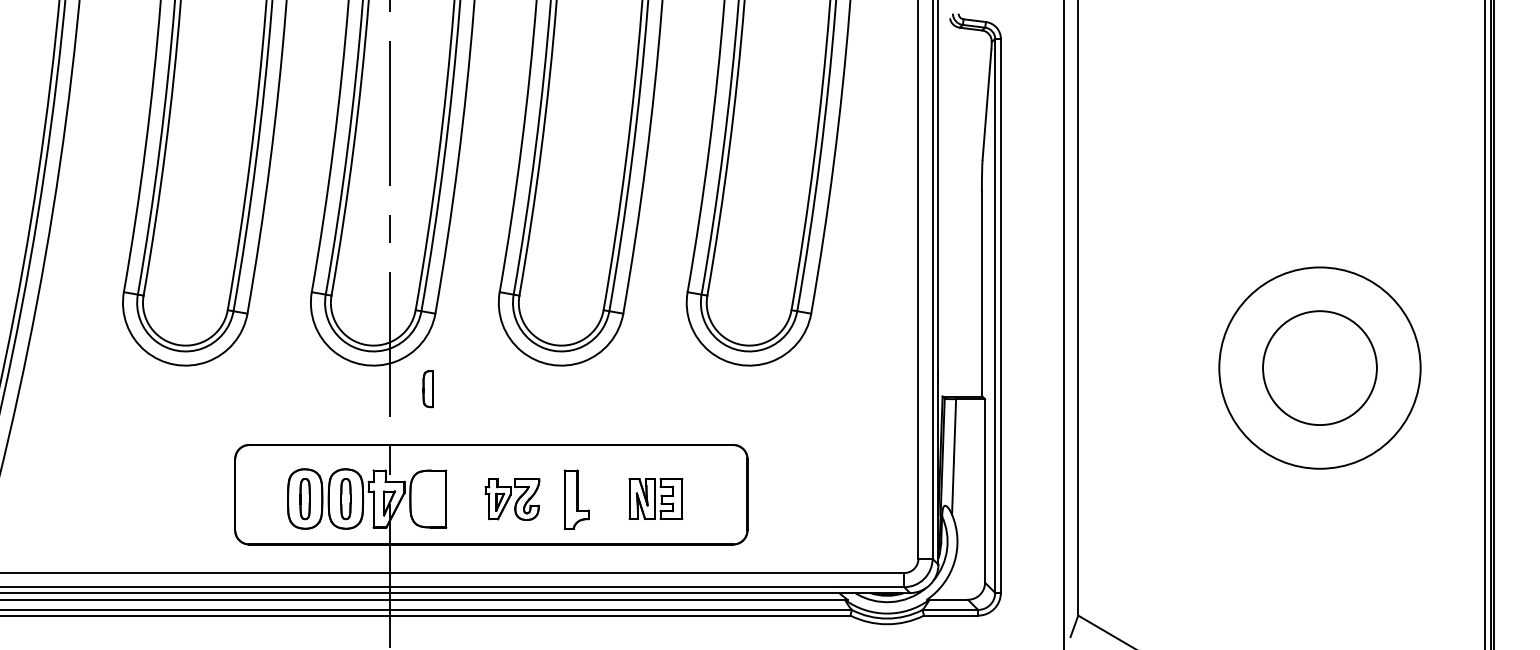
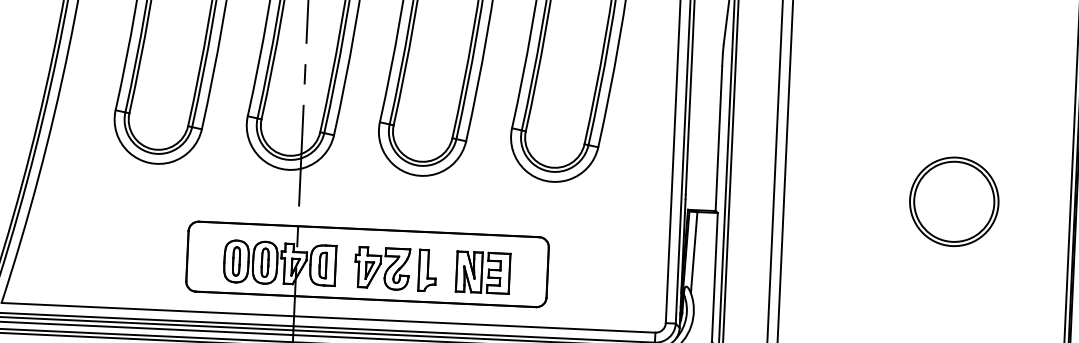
circle: (1319, 368) -> (953, 202), size x0.62
part: (427, 389) -> (322, 265), moved
part: (655, 498) -> (482, 272), size x1.43
part: (512, 499) -> (382, 268), size x1.43

